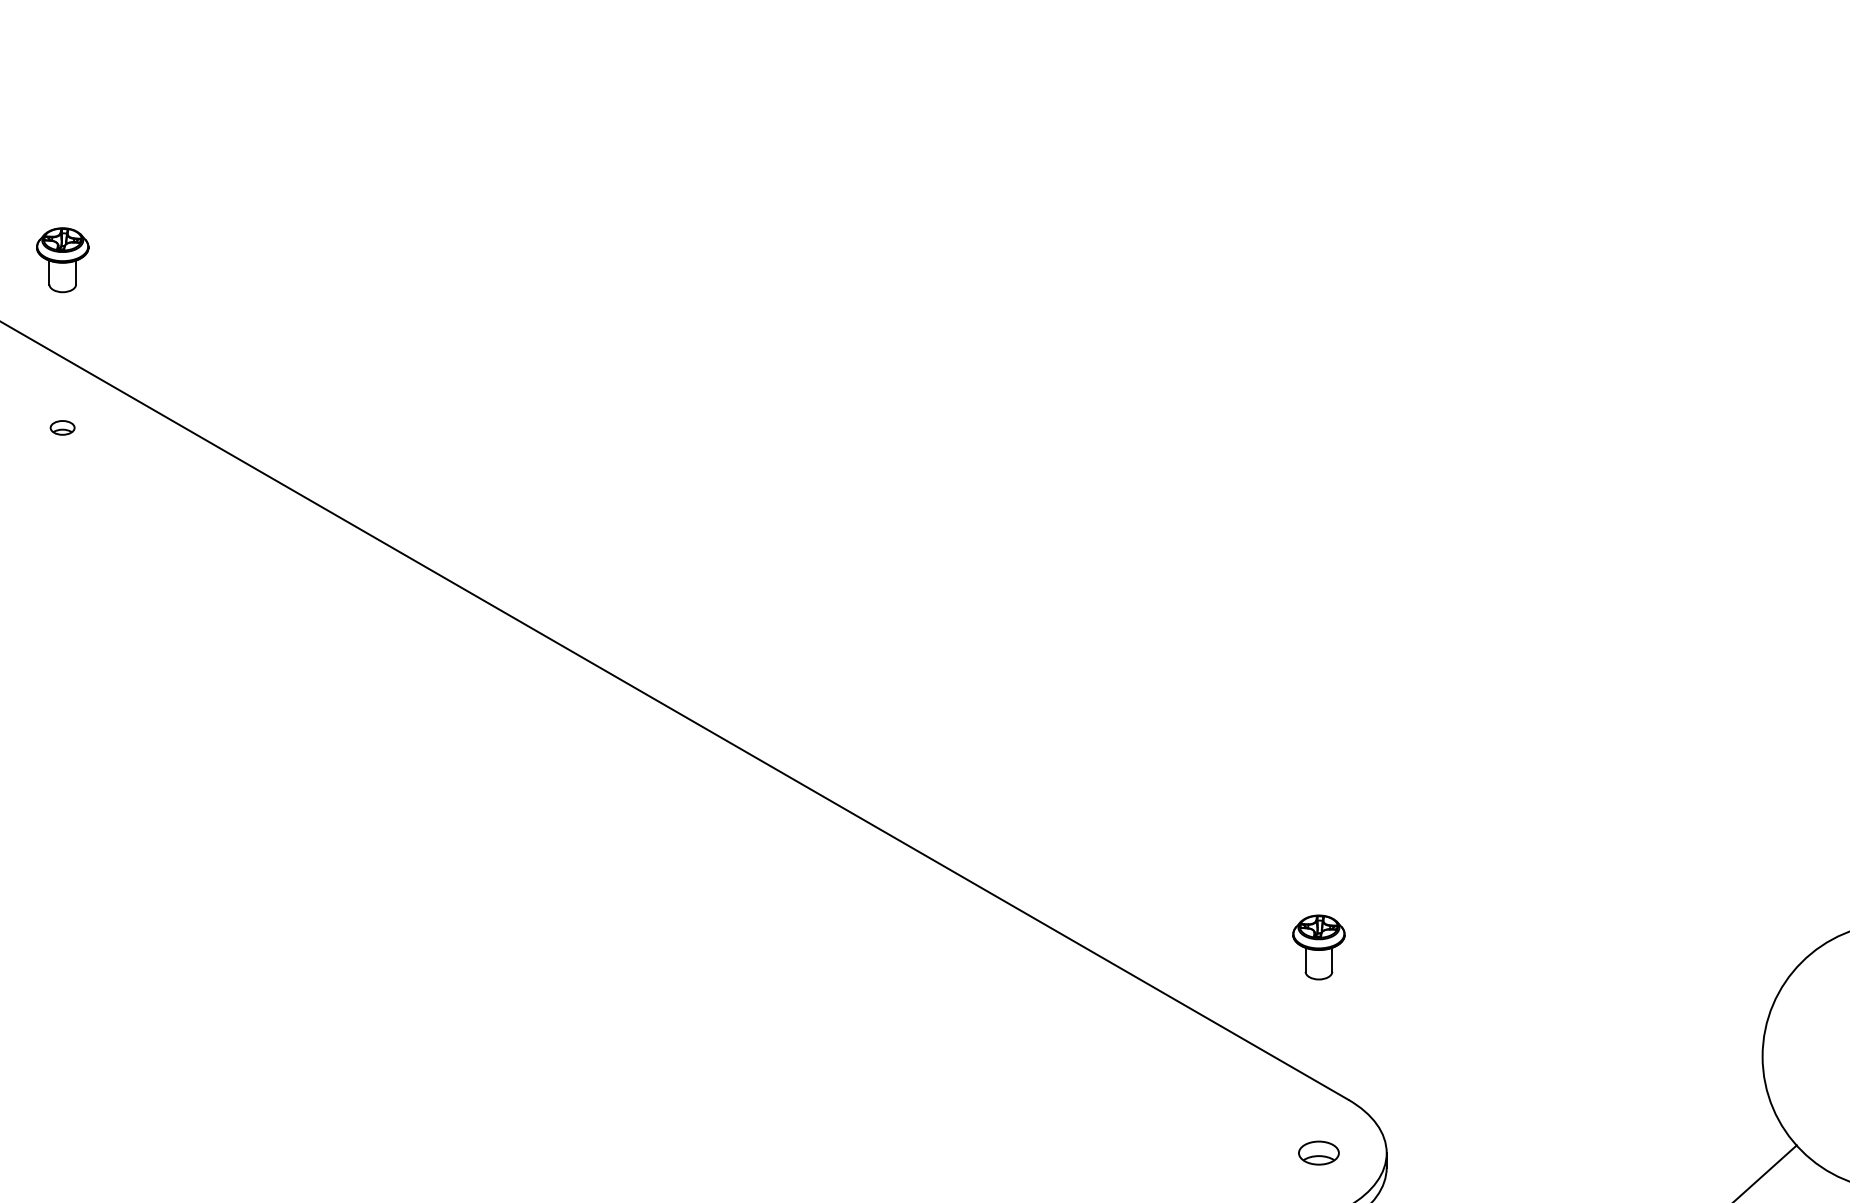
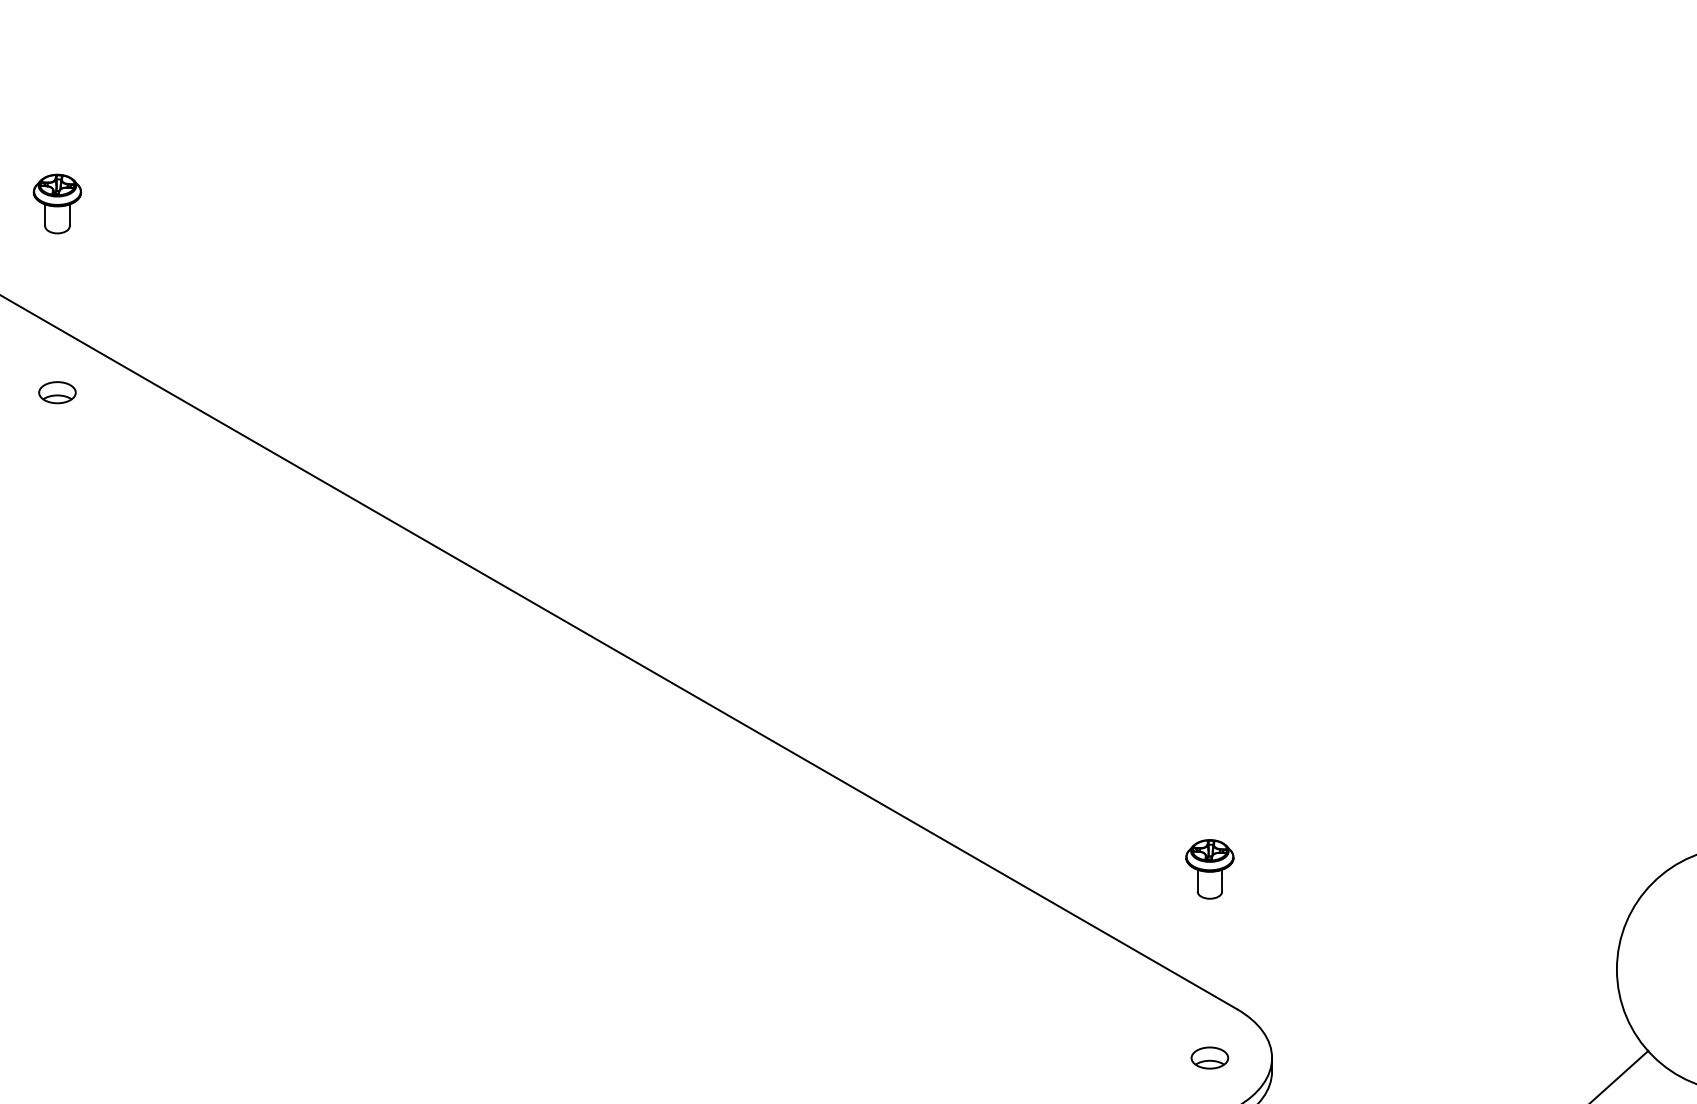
part: (62, 260) -> (57, 204), moved
part: (62, 427) -> (57, 392), size x1.67

